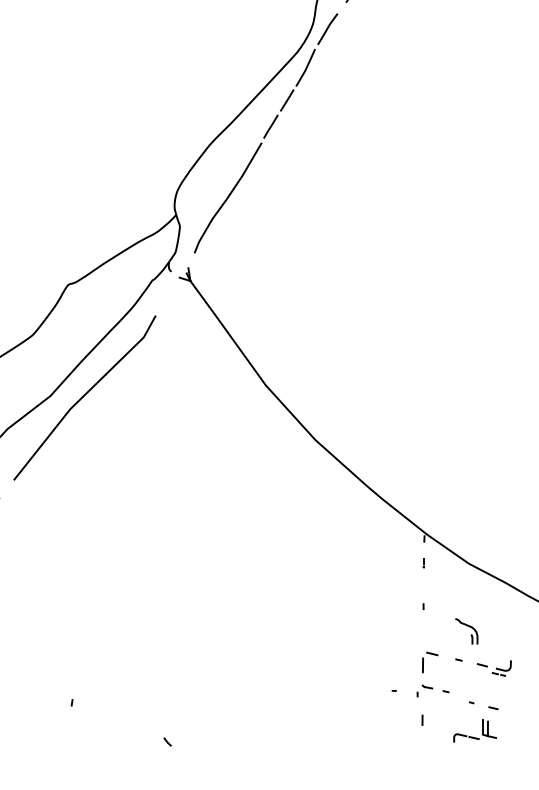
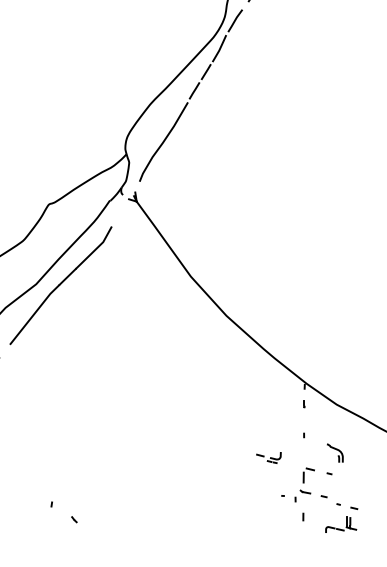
part: (493, 668) -> (268, 457), moved
part: (432, 690) -> (310, 495), size x1.4
part: (167, 741) -> (74, 519), moved

